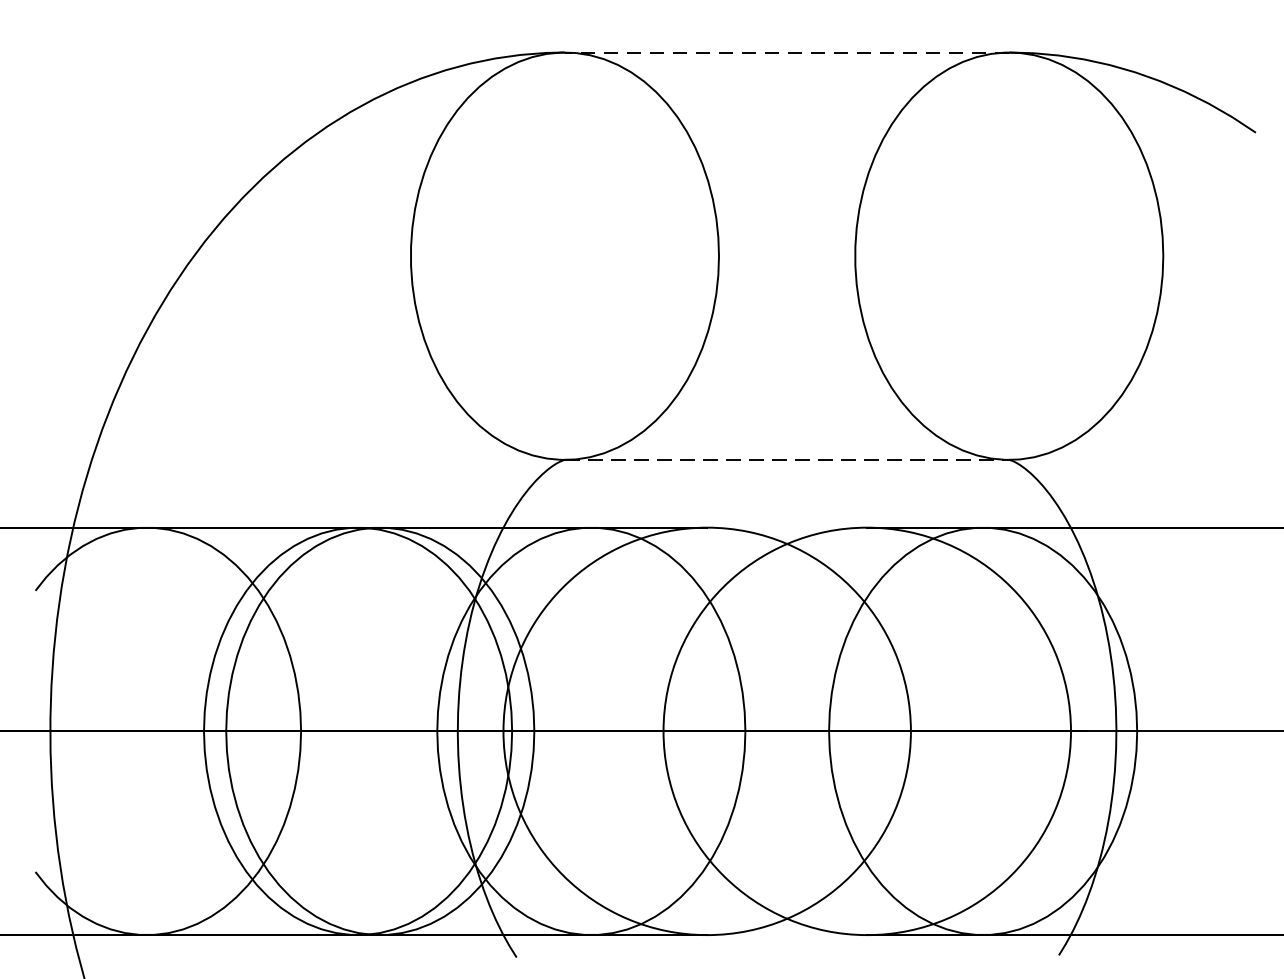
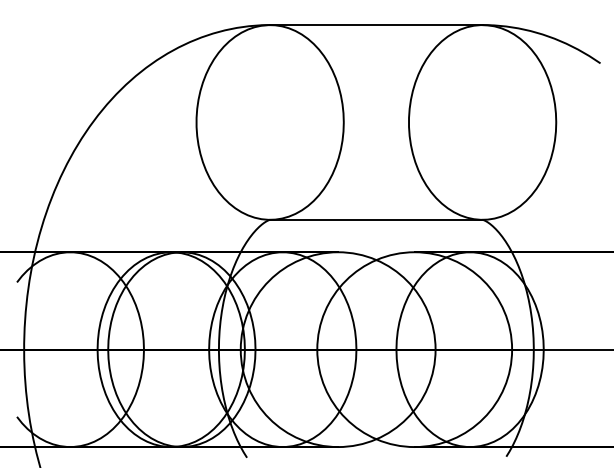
line: (785, 53) -> (375, 25), dashed -> solid
line: (787, 459) -> (376, 219), dashed -> solid

